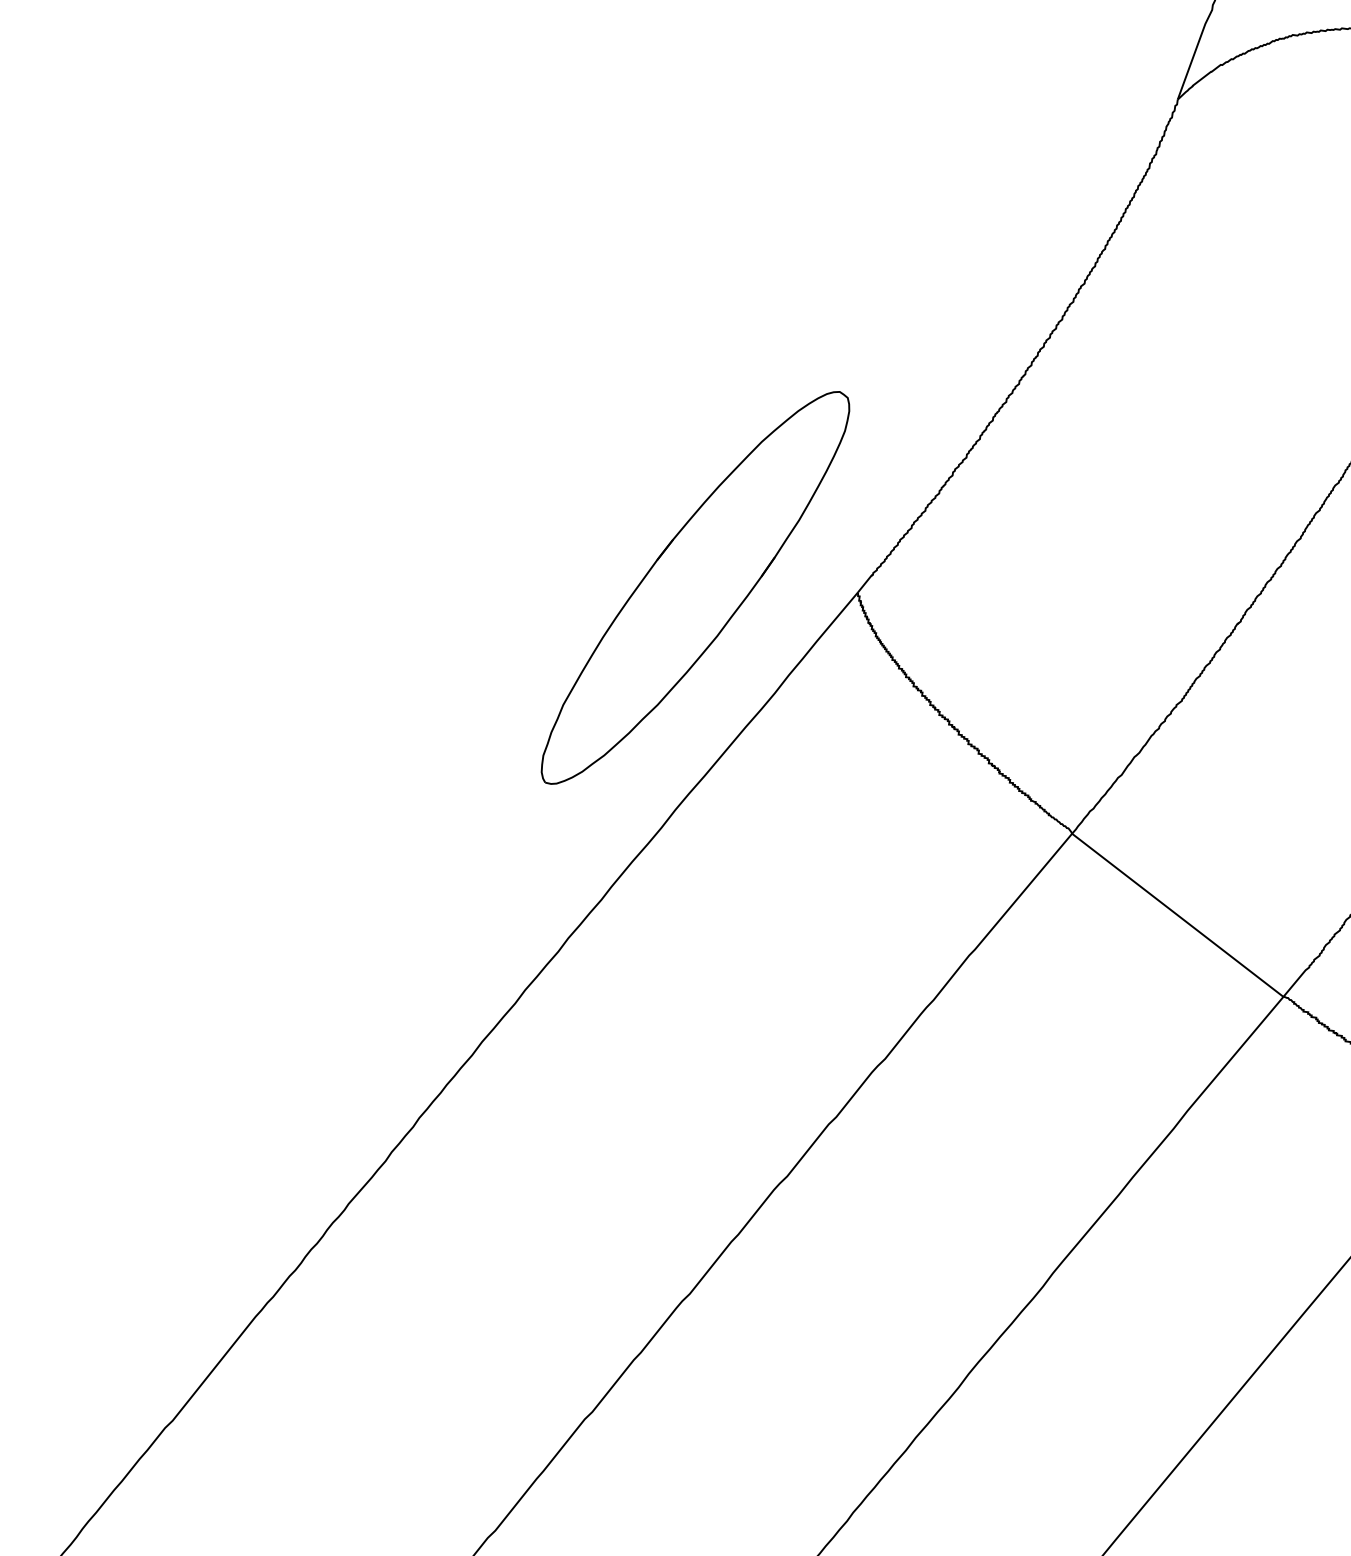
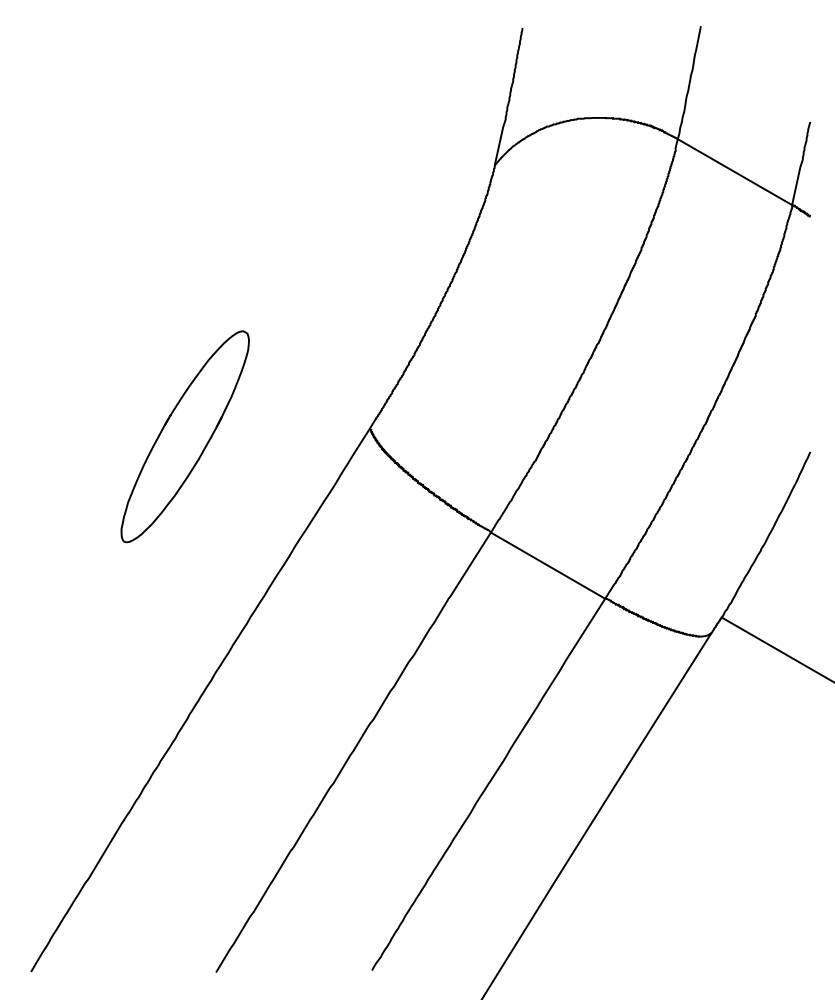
part: (694, 587) -> (184, 436), moved

